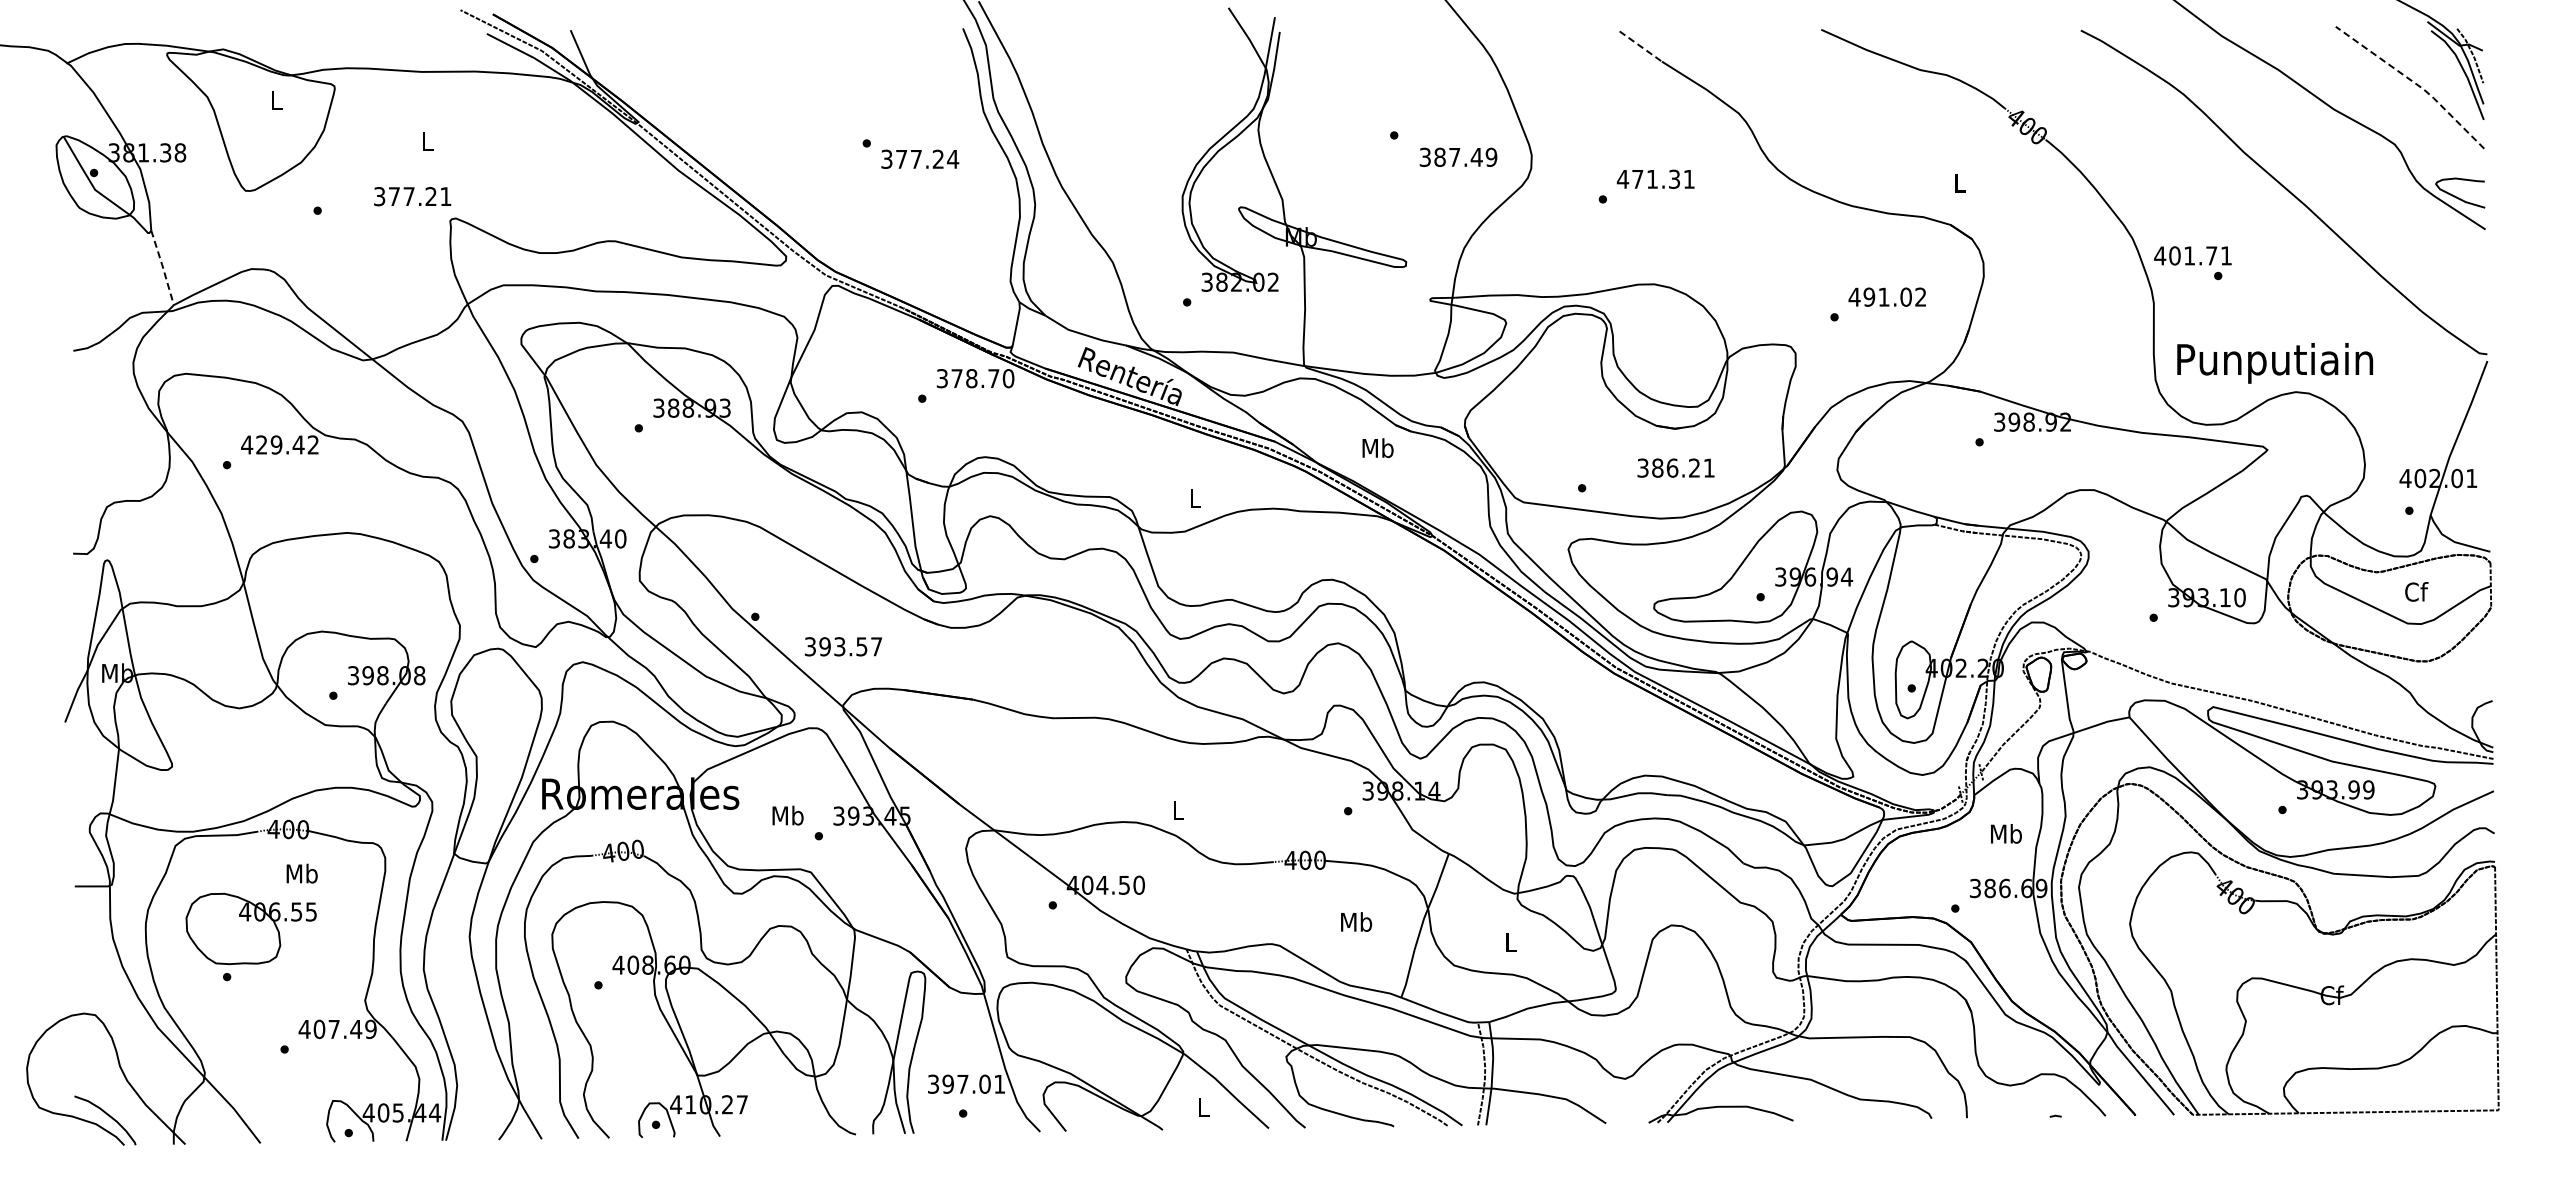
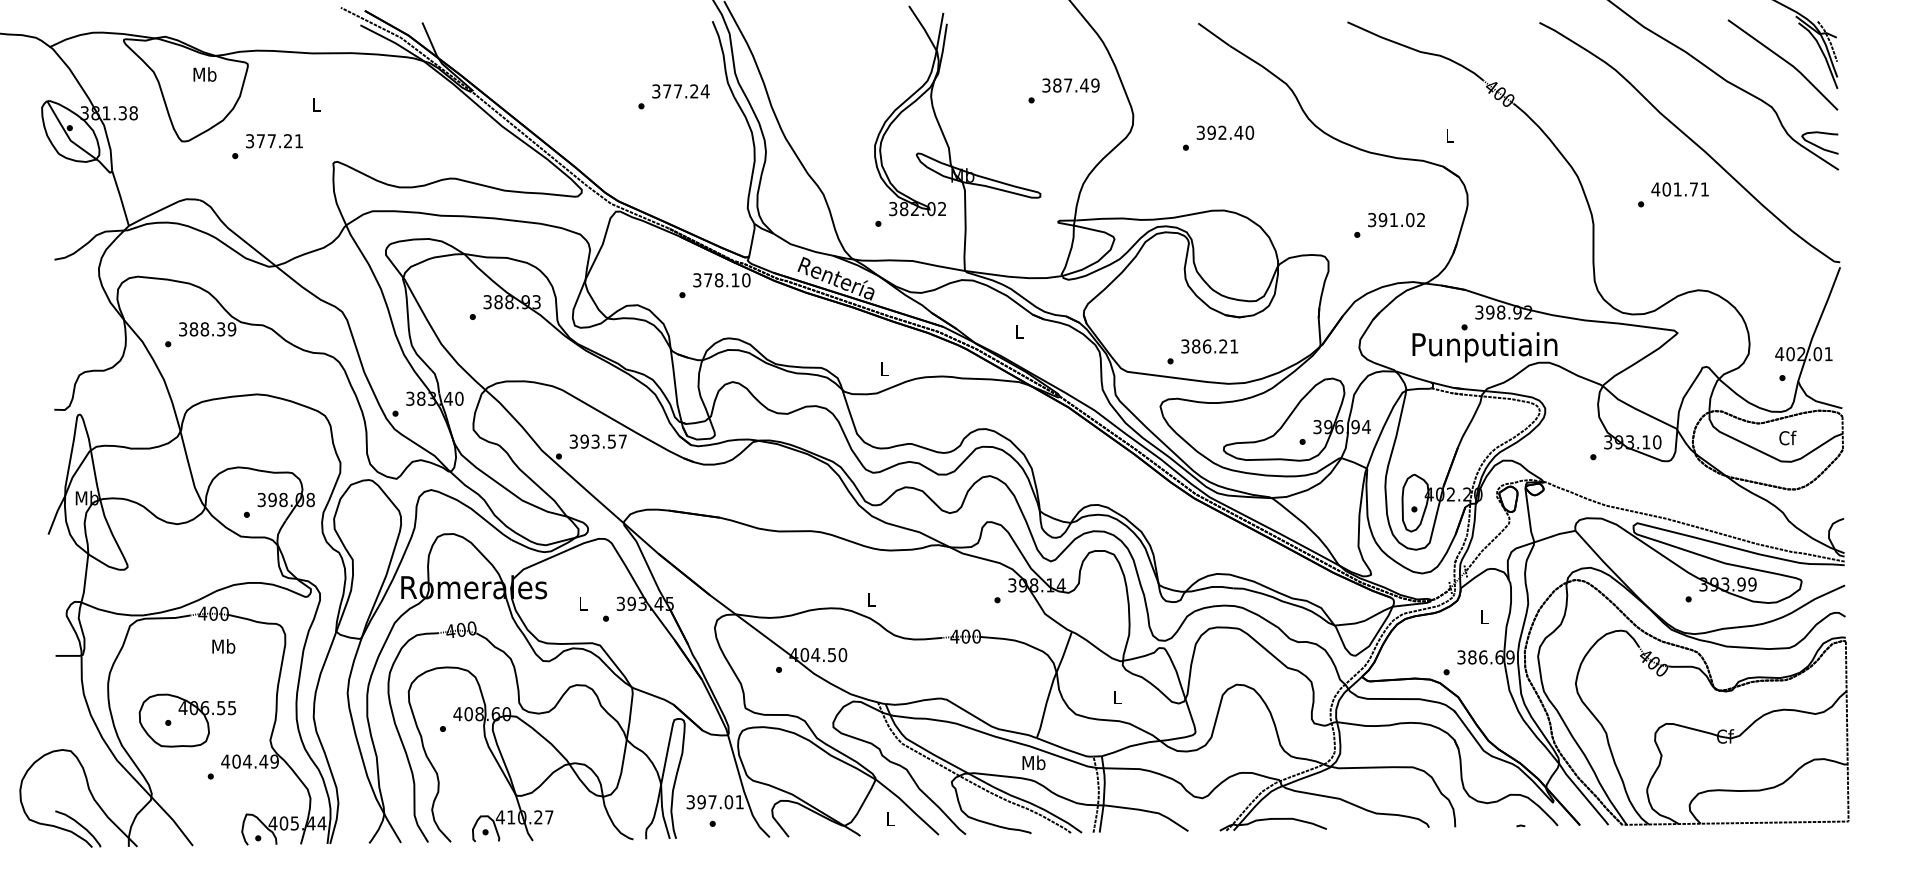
line: (1640, 46) -> (1213, 34), dashed -> solid
line: (2415, 83) -> (1787, 61), dashed -> solid
text: (276, 100) -> (204, 74), L -> Mb
text: (1458, 156) -> (1070, 84), moved
text: (920, 158) -> (681, 90), moved
text: (1655, 178) -> (1224, 132), 471.31 -> 392.40
text: (412, 196) -> (274, 141), moved
text: (2192, 255) -> (1679, 189), moved
line: (162, 266) -> (120, 197), dashed -> solid
text: (1854, 296) -> (1372, 219), 491.02 -> 391.02
text: (2275, 363) -> (1485, 347), moved
text: (993, 378) -> (735, 280), 378.70 -> 378.10
text: (280, 444) -> (207, 329), 429.42 -> 388.39
text: (1377, 448) -> (1019, 331), Mb -> L
text: (1675, 467) -> (1209, 346), moved
text: (842, 646) -> (597, 441), moved
text: (787, 815) -> (582, 603), Mb -> L
text: (2006, 833) -> (1484, 616), Mb -> L
text: (1356, 921) -> (1033, 762), moved
part: (250, 928) -> (187, 720), moved
text: (334, 1029) -> (247, 761), 407.49 -> 404.49

